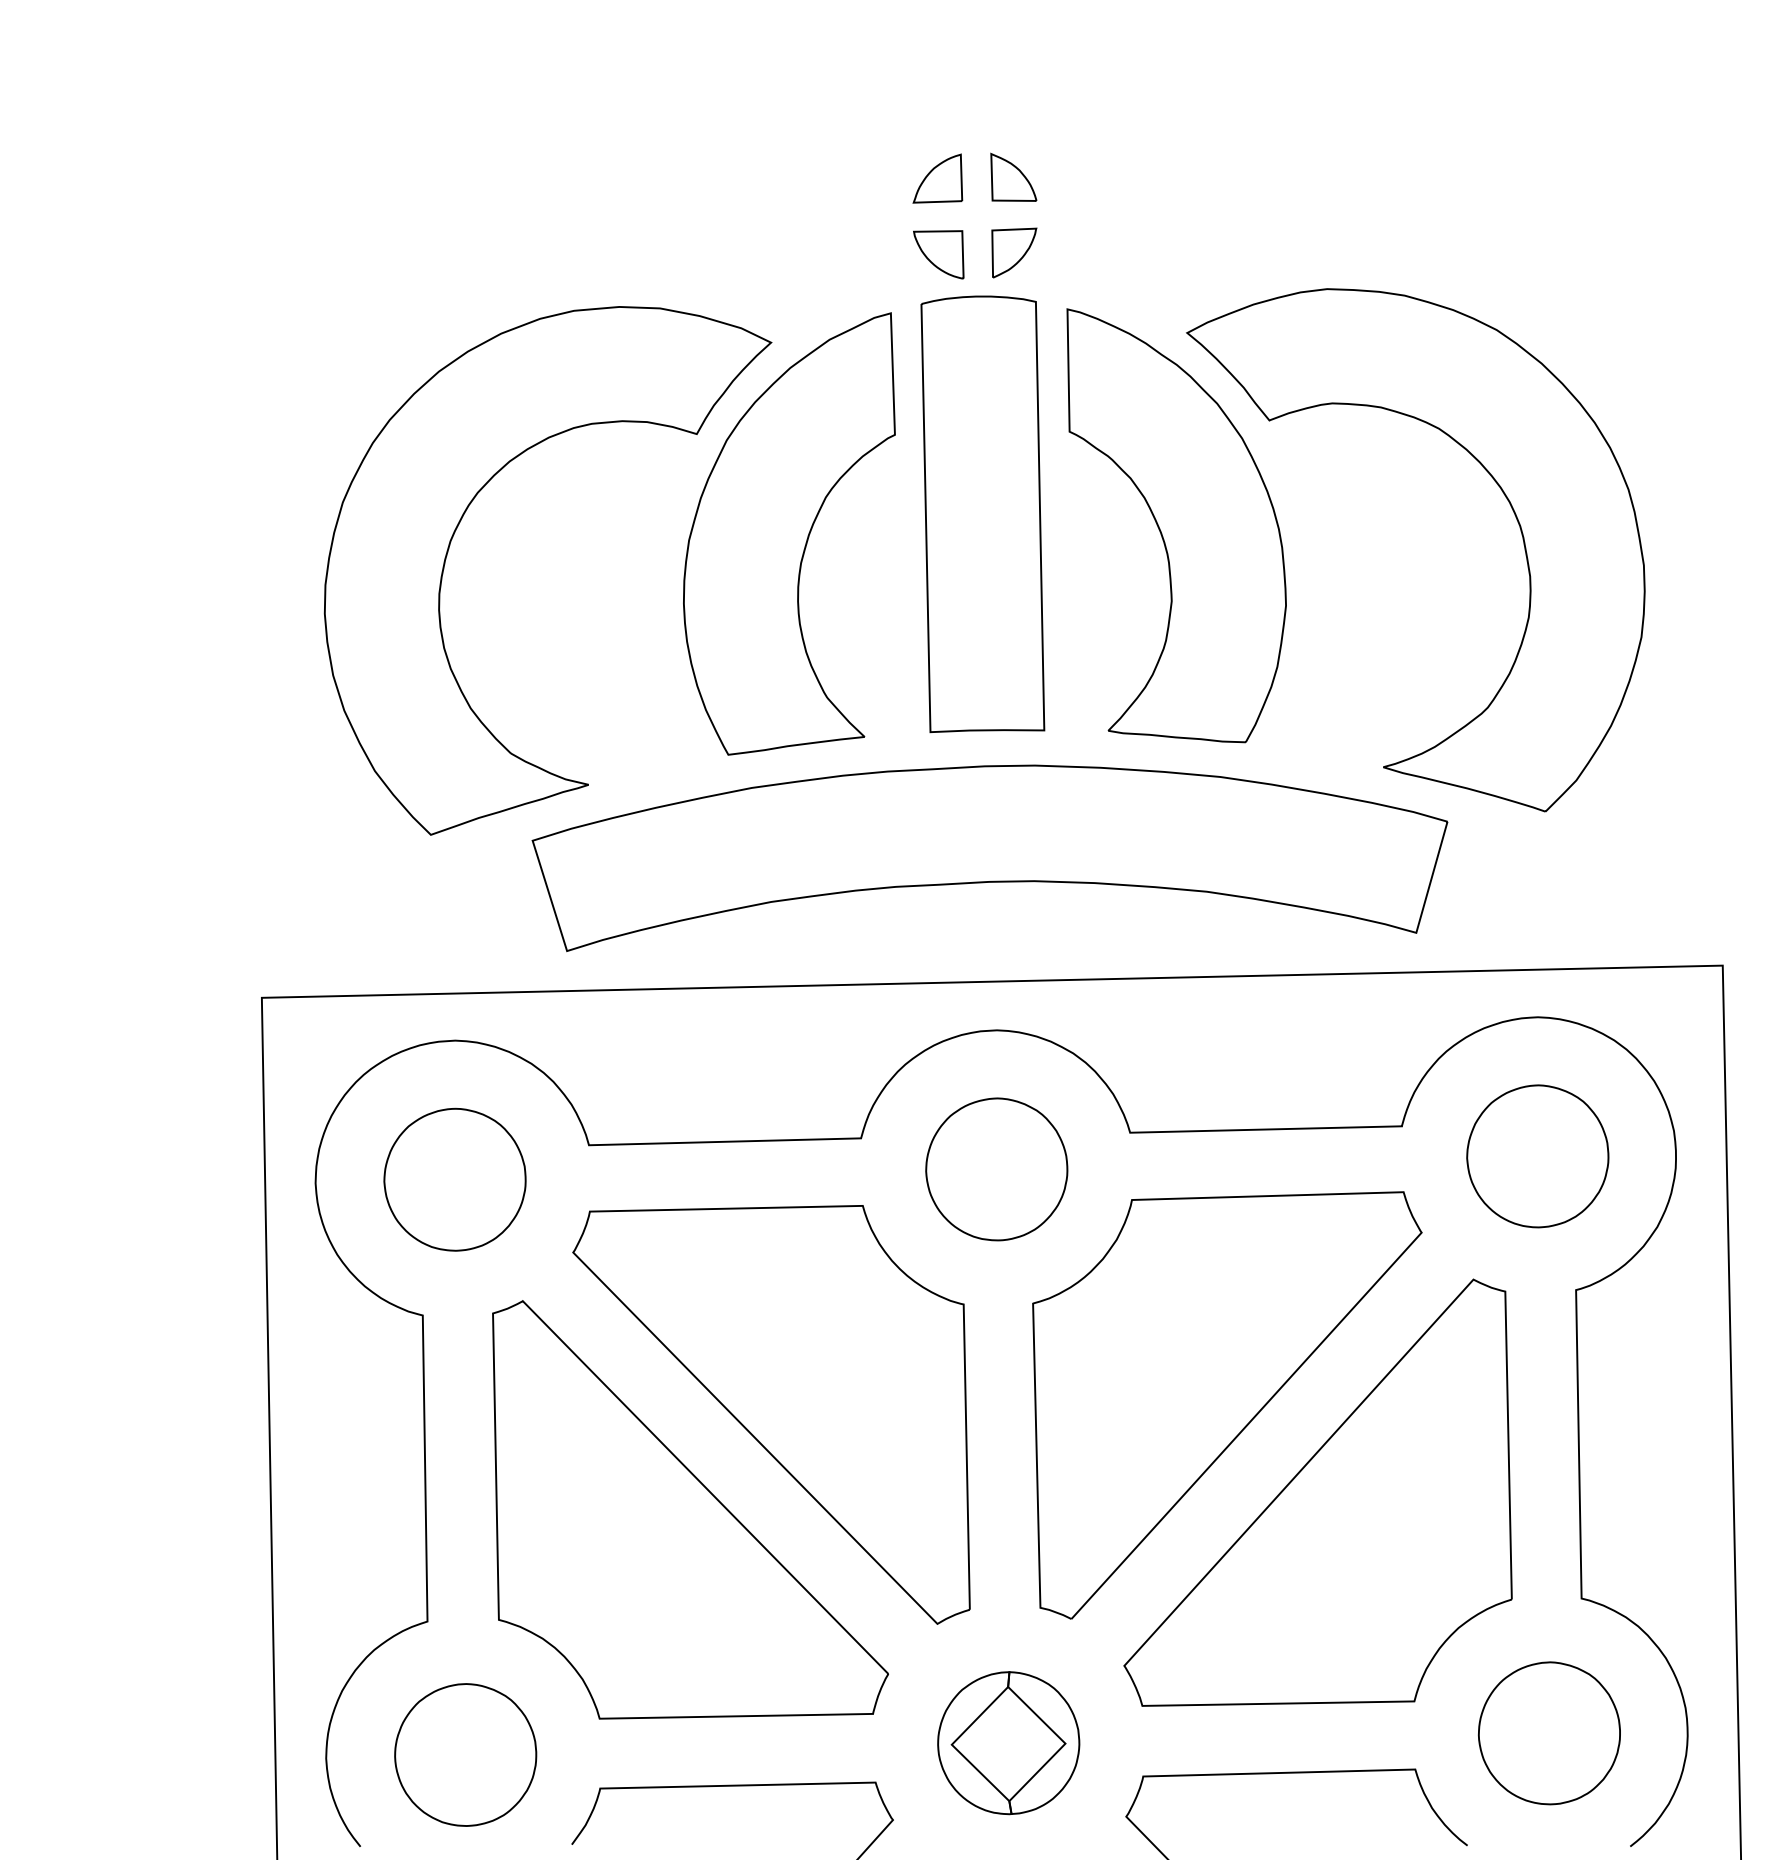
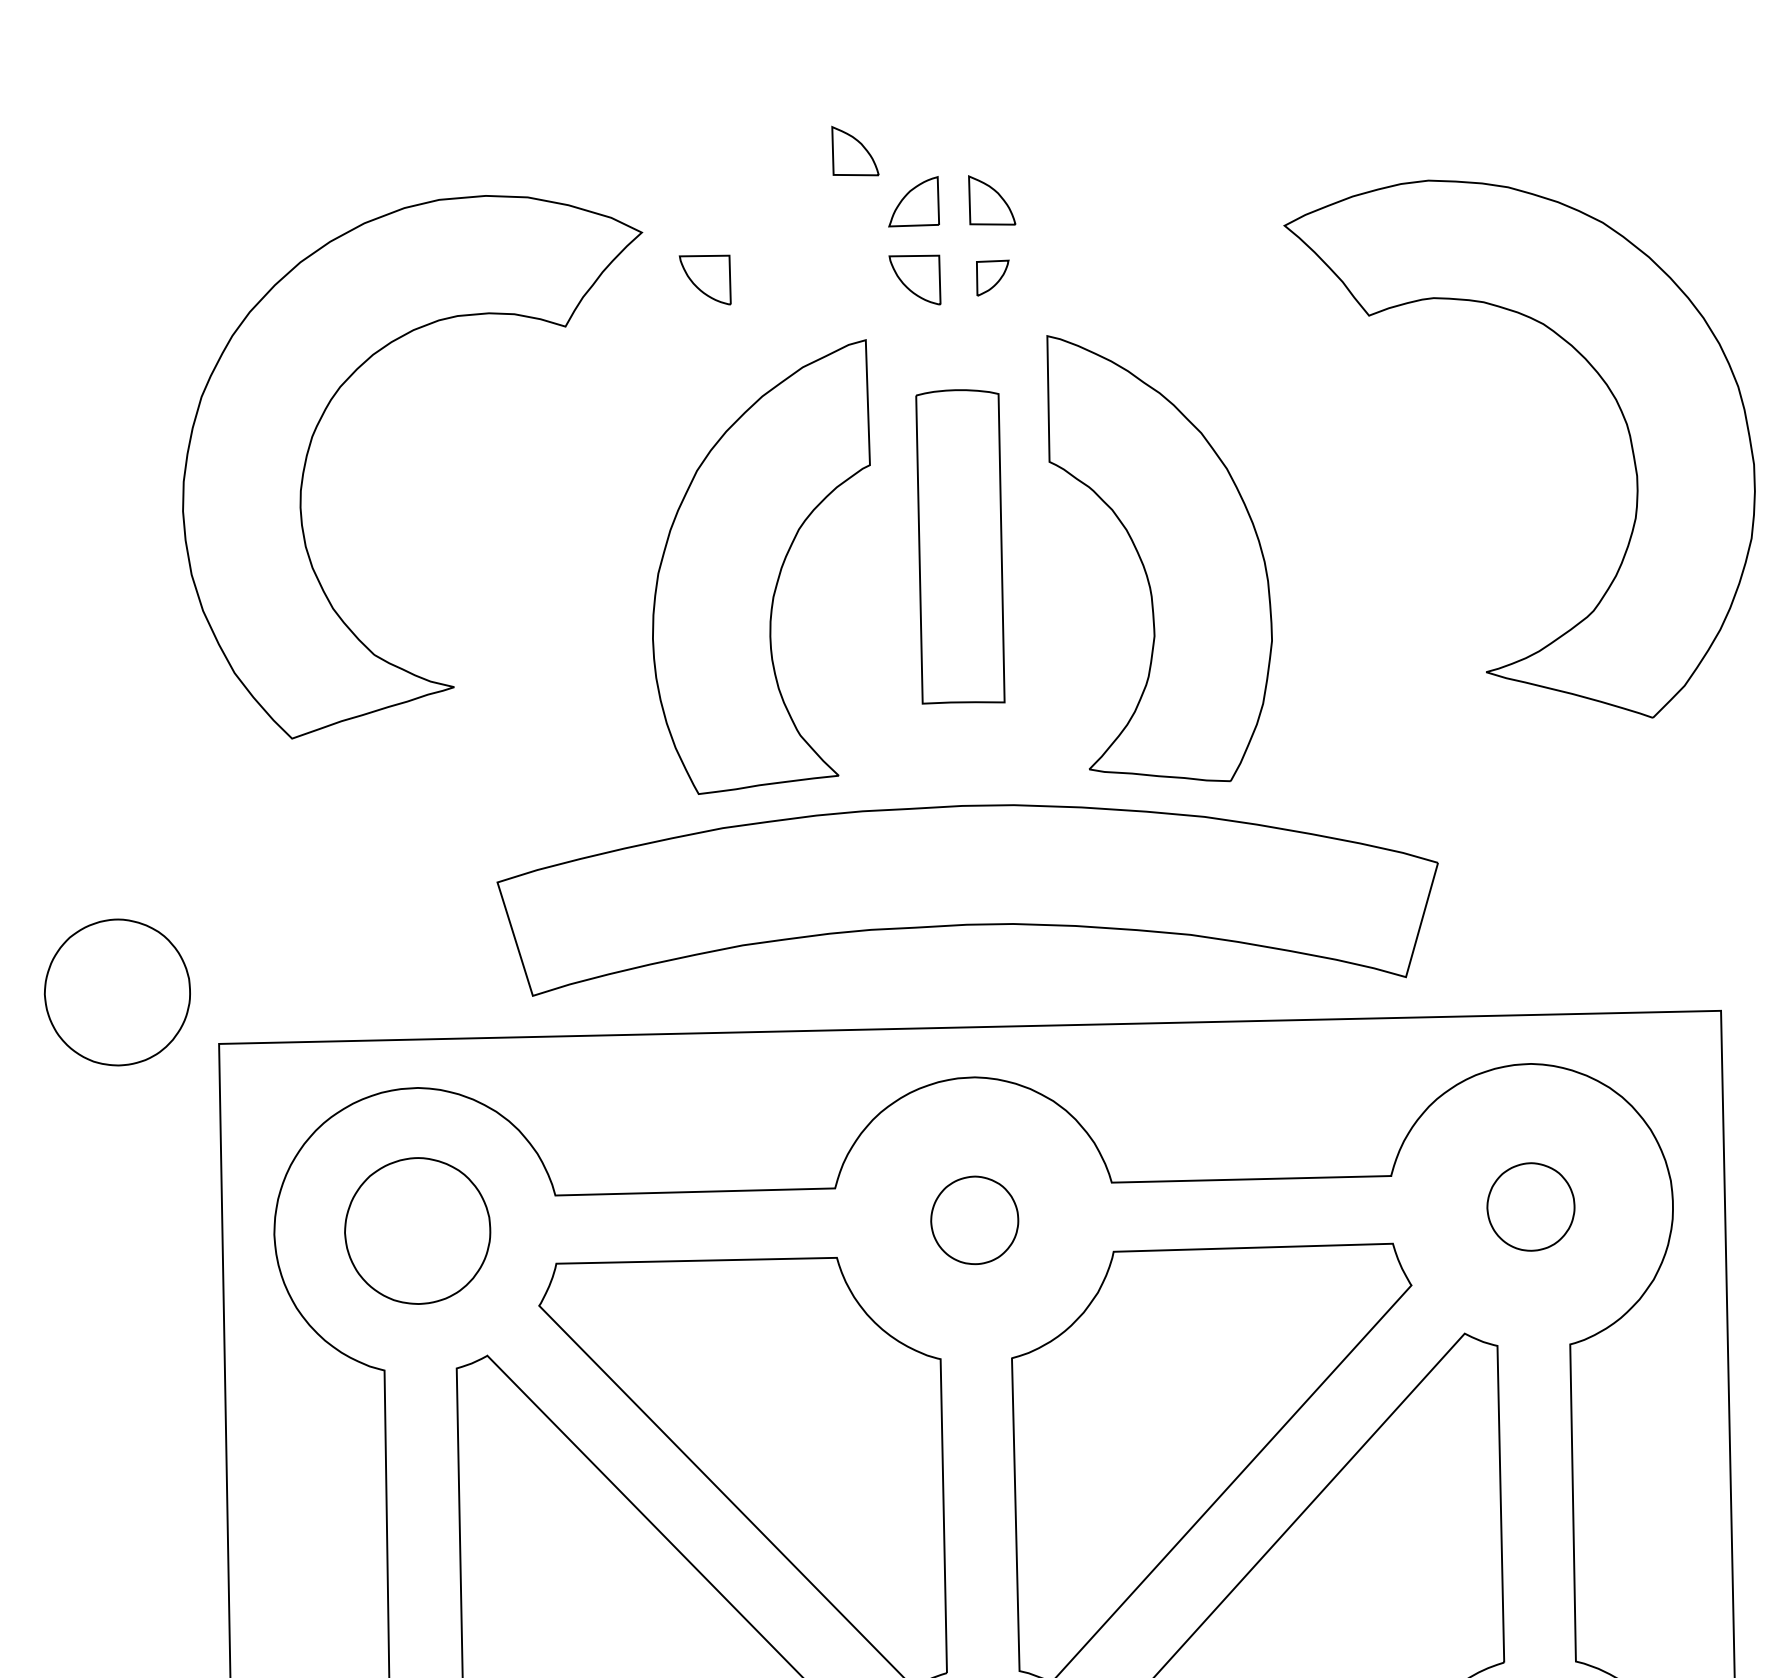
part: (880, 128) -> (855, 150), added
part: (1014, 252) -> (992, 277), size x0.7
part: (734, 254) -> (705, 279), added
part: (1503, 494) -> (1609, 391), moved
part: (982, 514) -> (959, 547), size x0.7
part: (458, 526) -> (320, 421), moved
part: (162, 947) -> (116, 992), added
part: (1537, 1156) -> (1530, 1207), size x0.6
part: (996, 1169) -> (974, 1220), size x0.6

